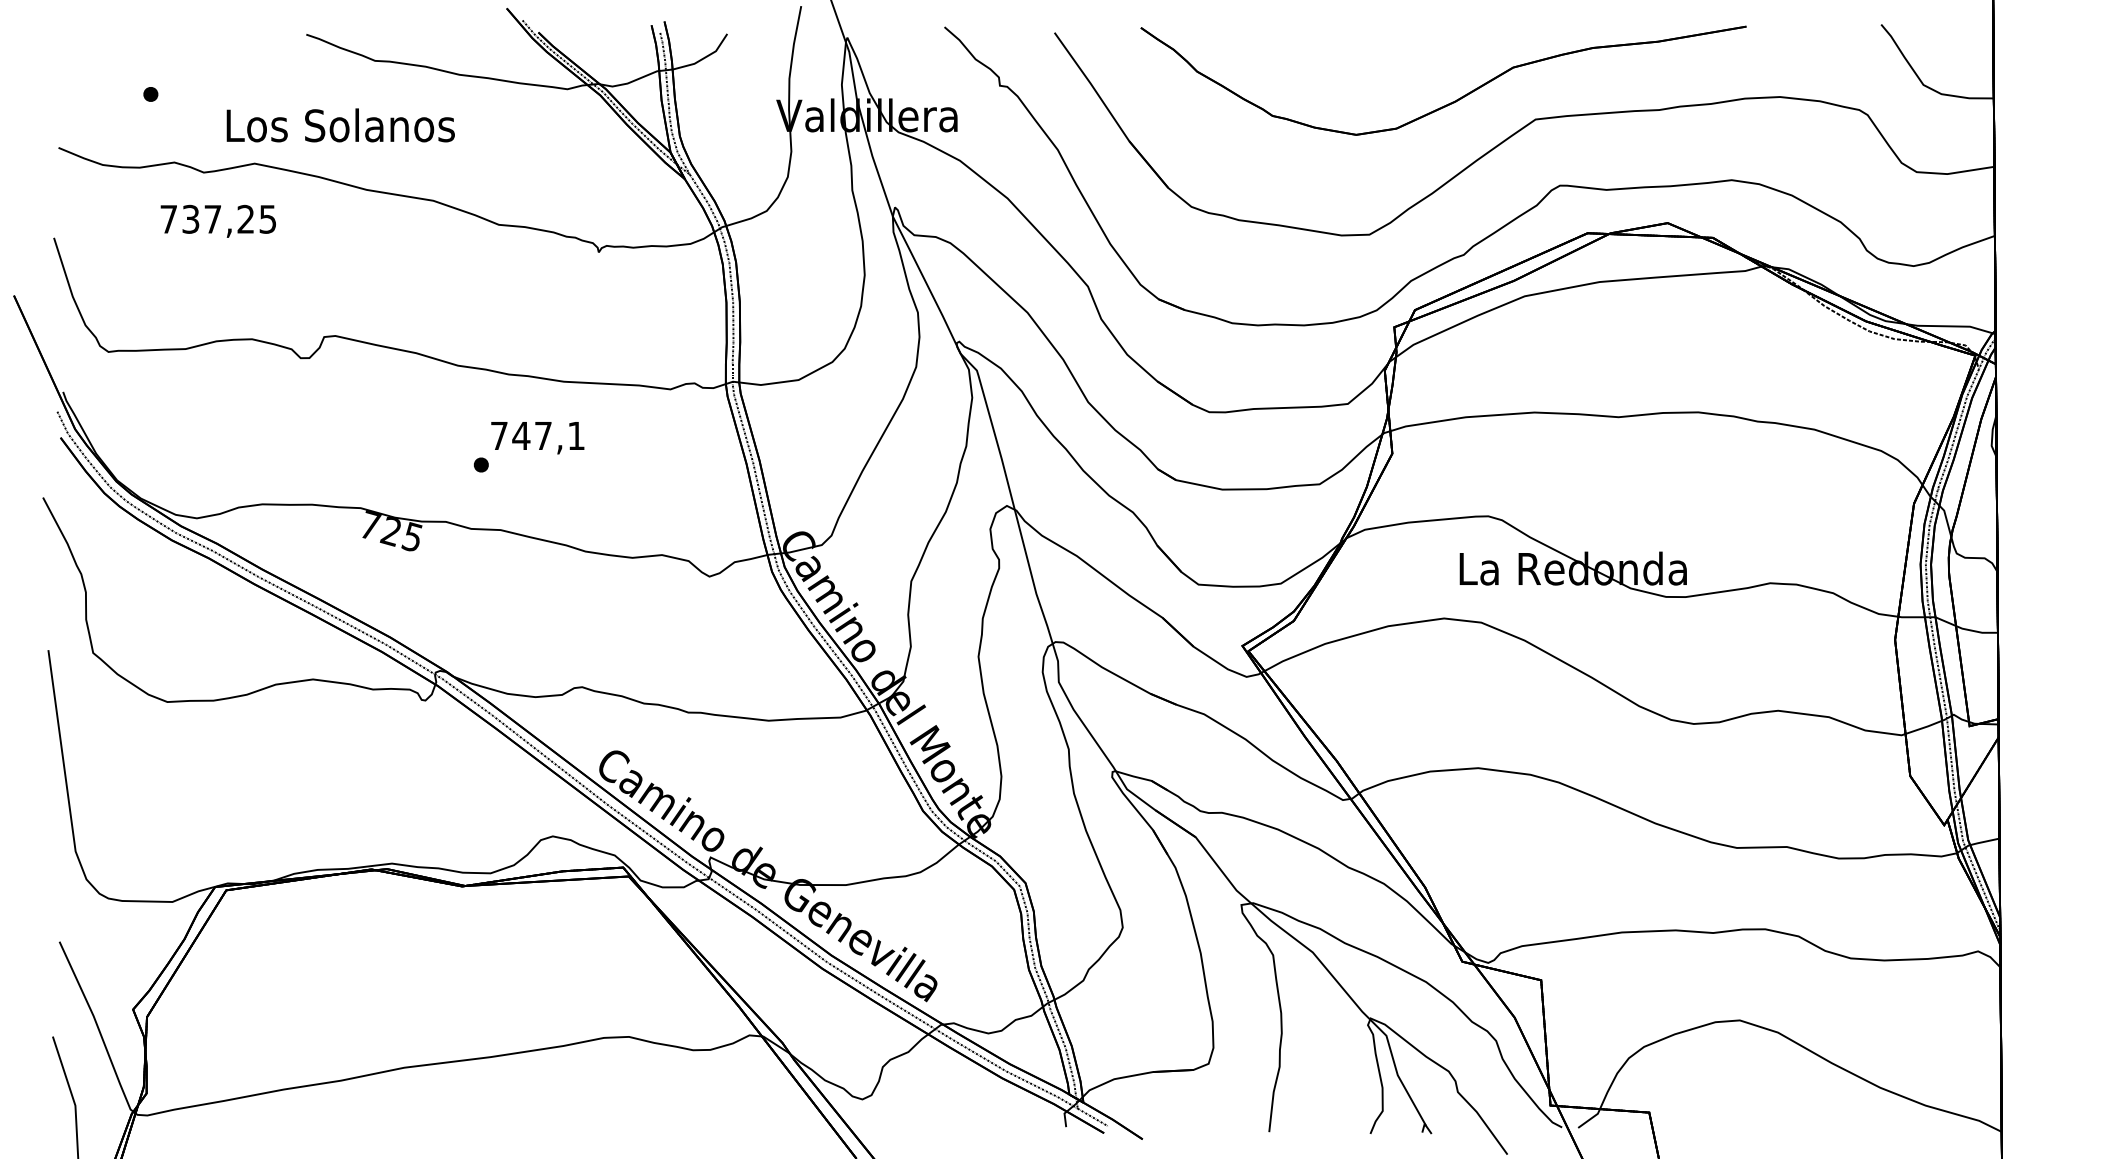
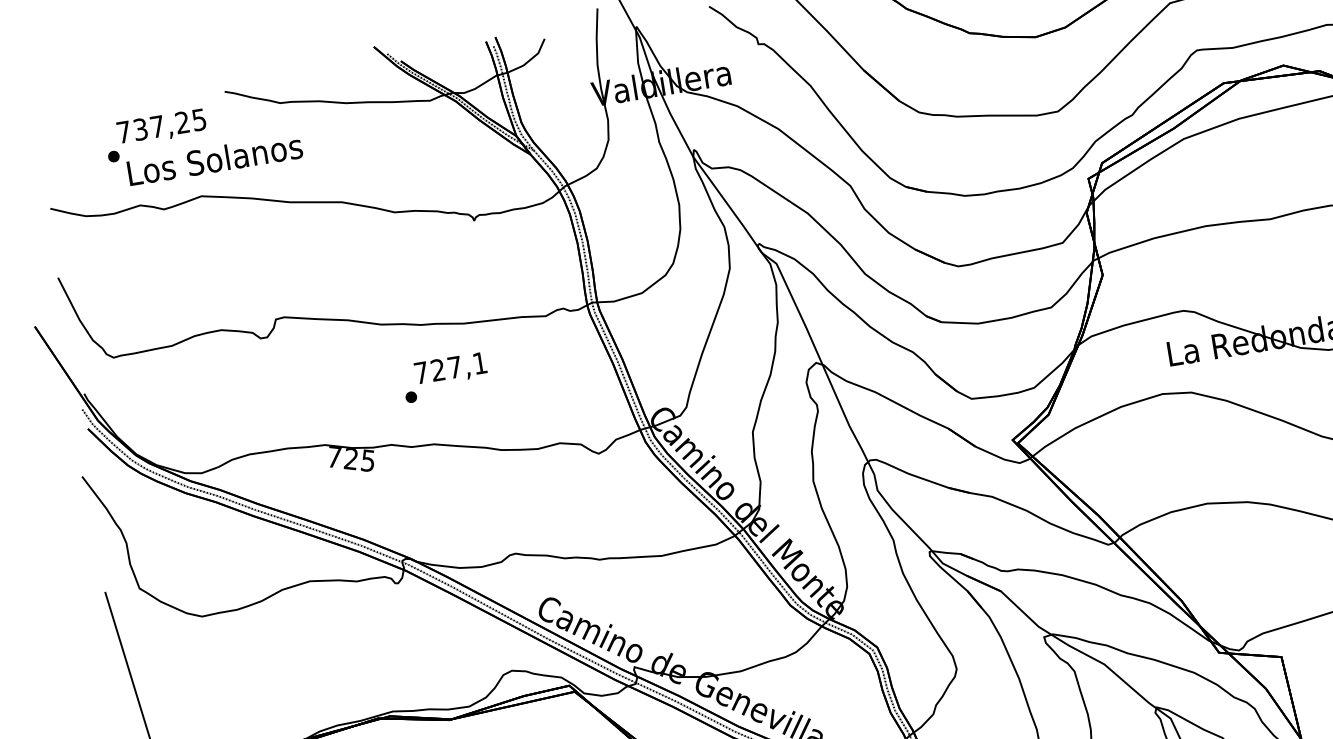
text: (340, 125) -> (214, 159), moved
text: (217, 220) -> (161, 127), moved
text: (521, 435) -> (438, 369), 747,1 -> 727,1

